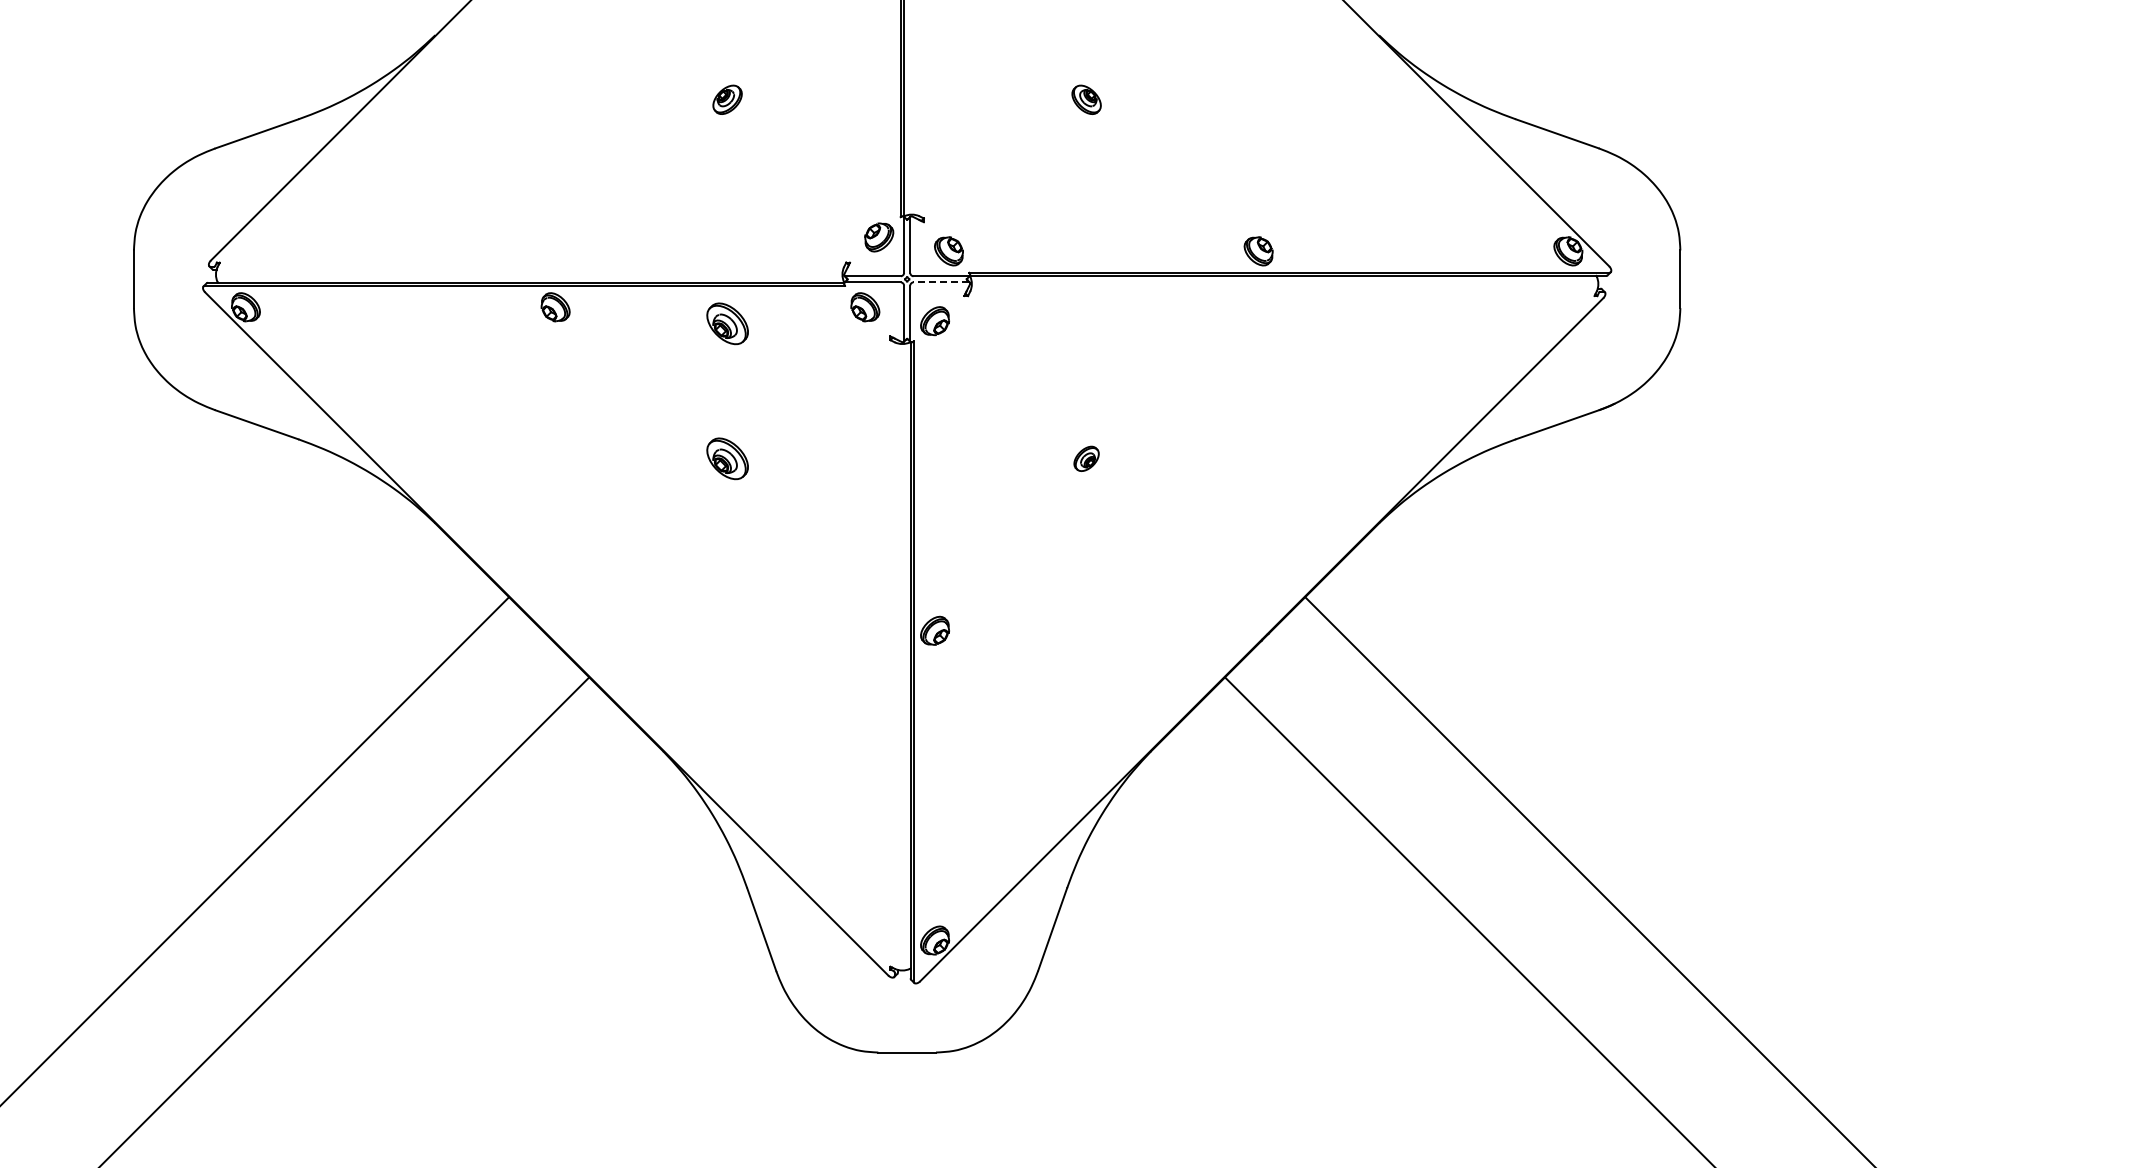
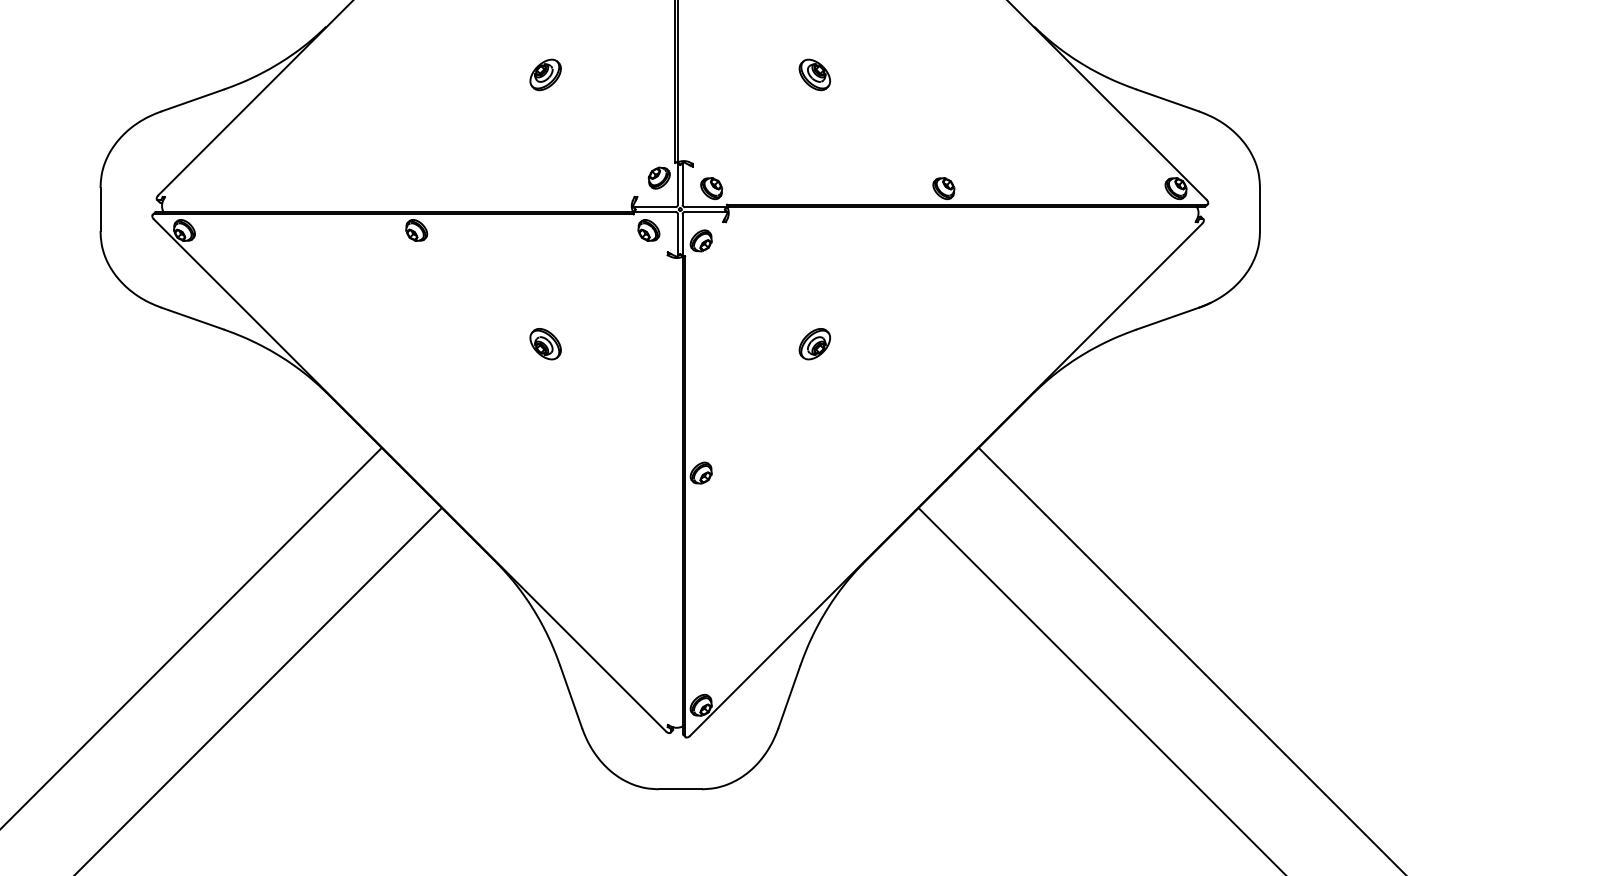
part: (727, 99) -> (545, 74), size x1.43
part: (1086, 99) -> (814, 74), size x1.43
line: (941, 282) -> (706, 211), dashed -> solid
part: (727, 323) -> (545, 242), removed
part: (1086, 458) -> (814, 343), size x1.67

